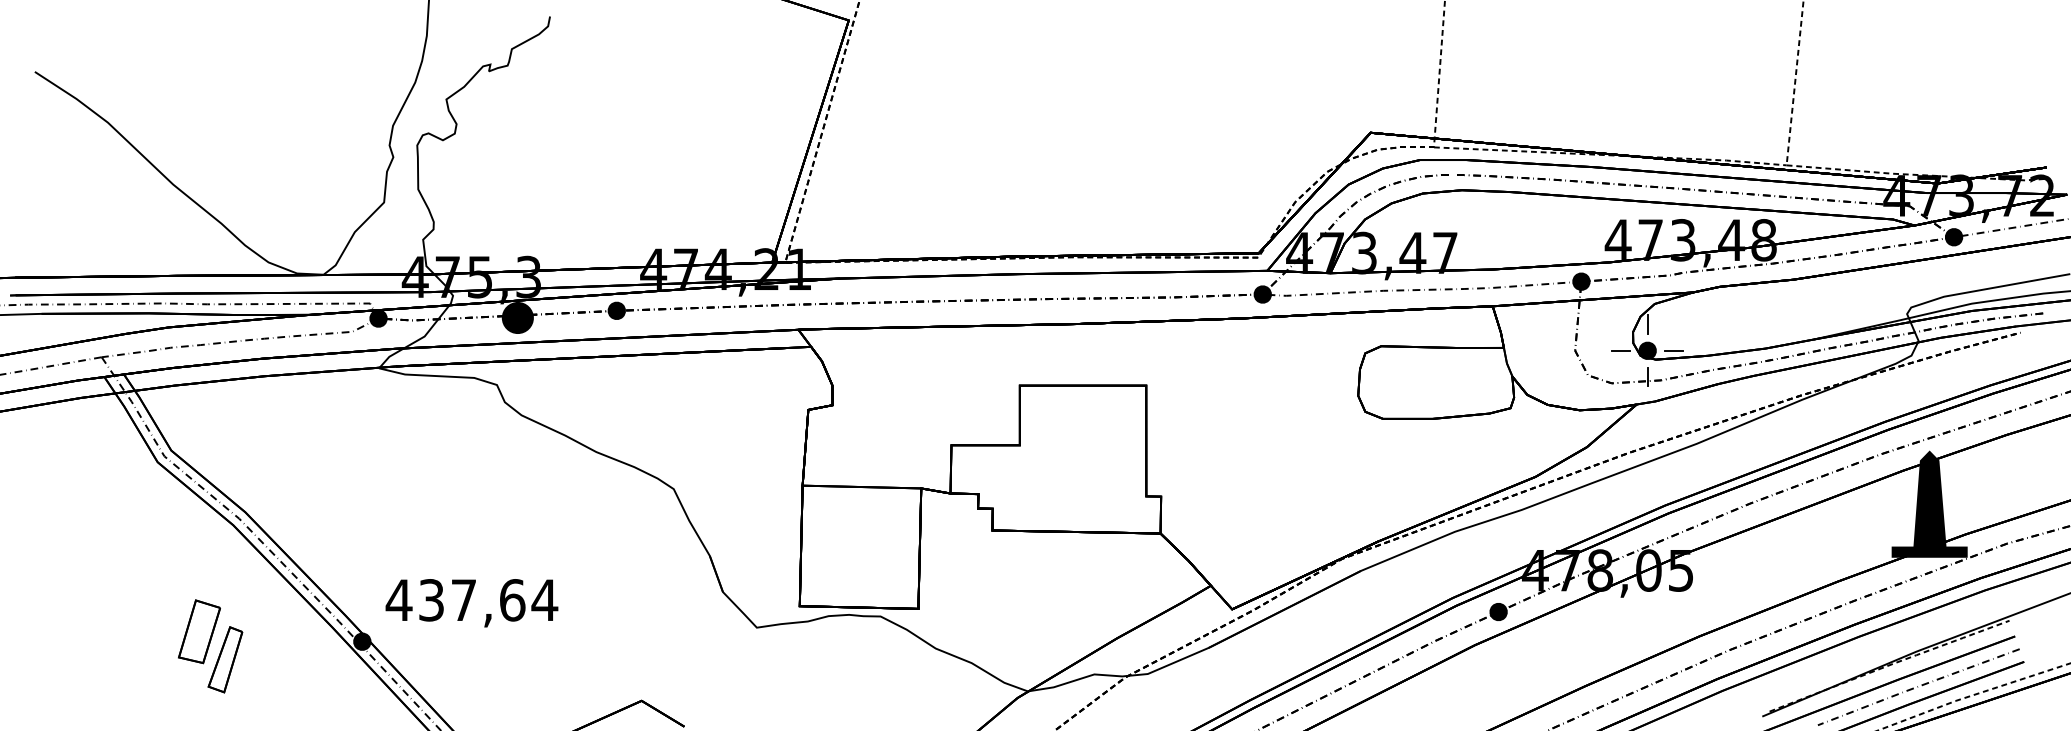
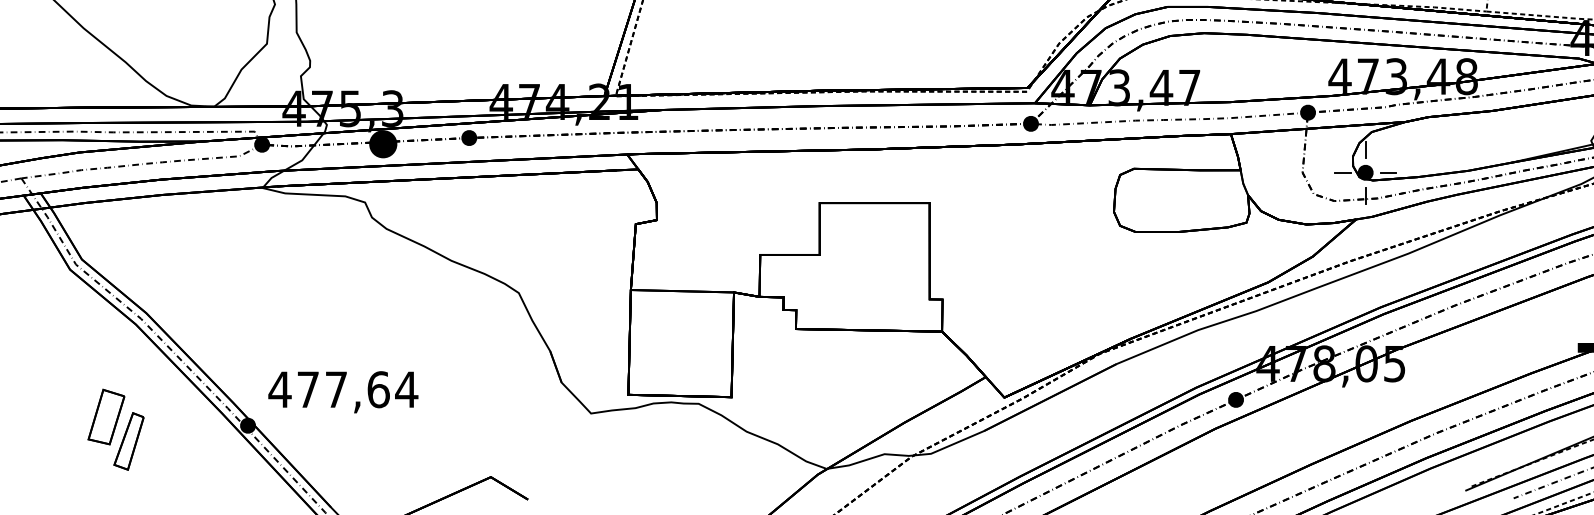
text: (431, 600) -> (308, 389), 437,64 -> 477,64

